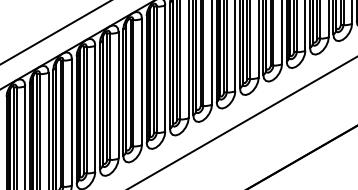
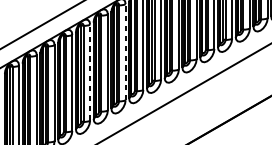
line: (165, 67) -> (125, 51), solid -> dashed
line: (118, 94) -> (89, 72), solid -> dashed

